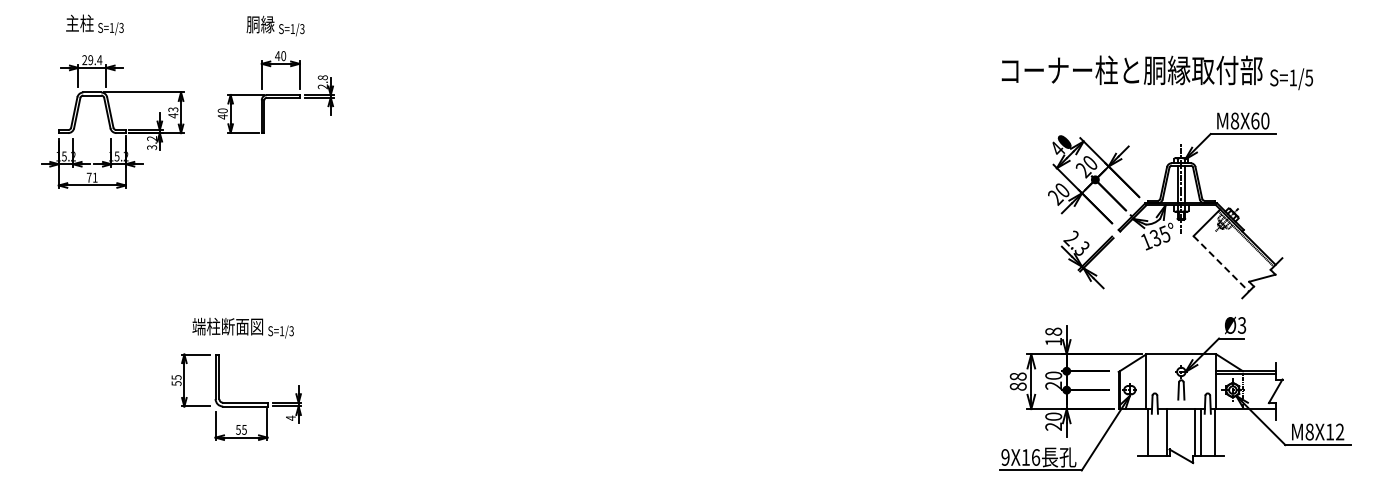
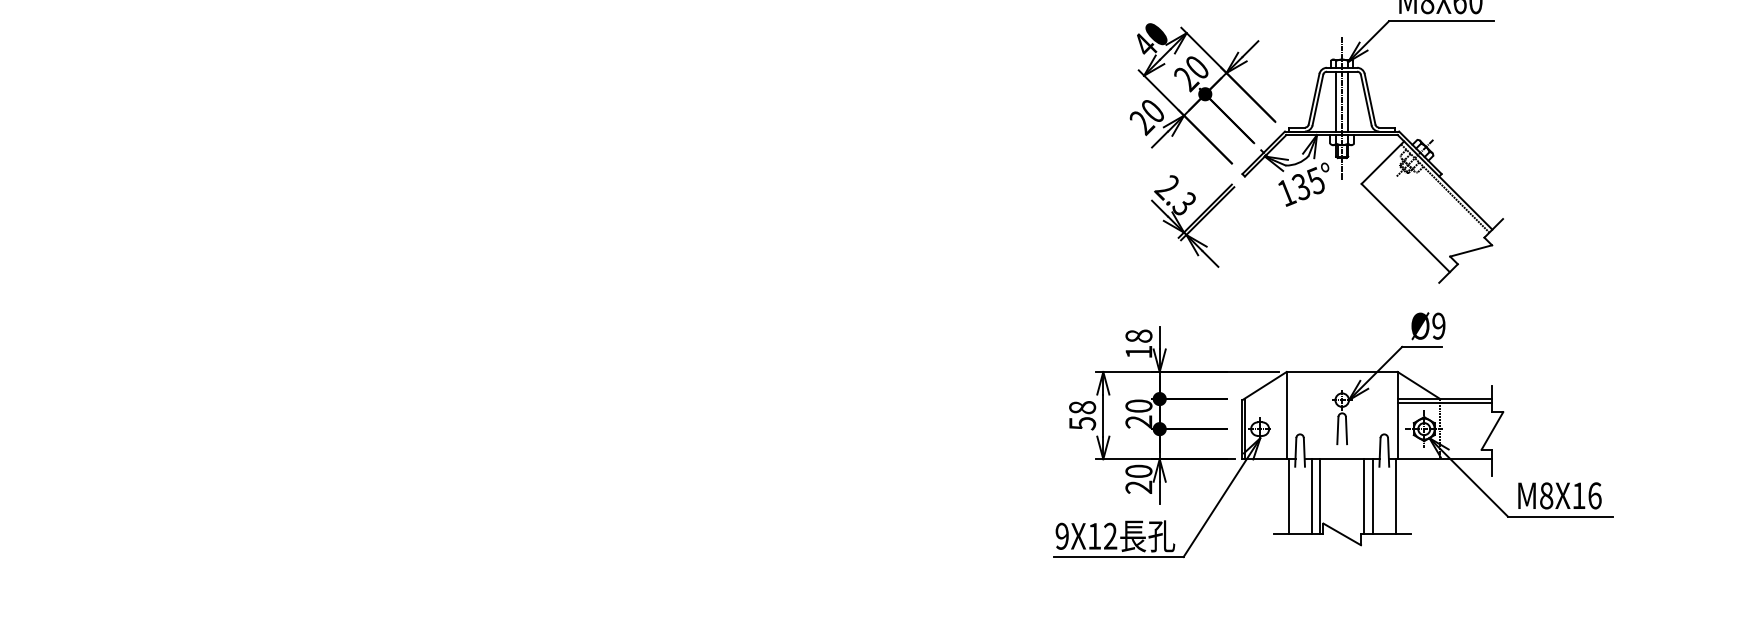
line: (1221, 264) -> (1406, 229), dashed -> solid
text: (1241, 325) -> (1437, 326), Ø3 -> Ø9
text: (1017, 386) -> (1081, 423), 88 -> 58
text: (1340, 431) -> (1595, 494), M8X12 -> M8X16
line: (1162, 432) -> (1312, 496), added
text: (1035, 457) -> (1109, 536), 9X16 -> 9X12

